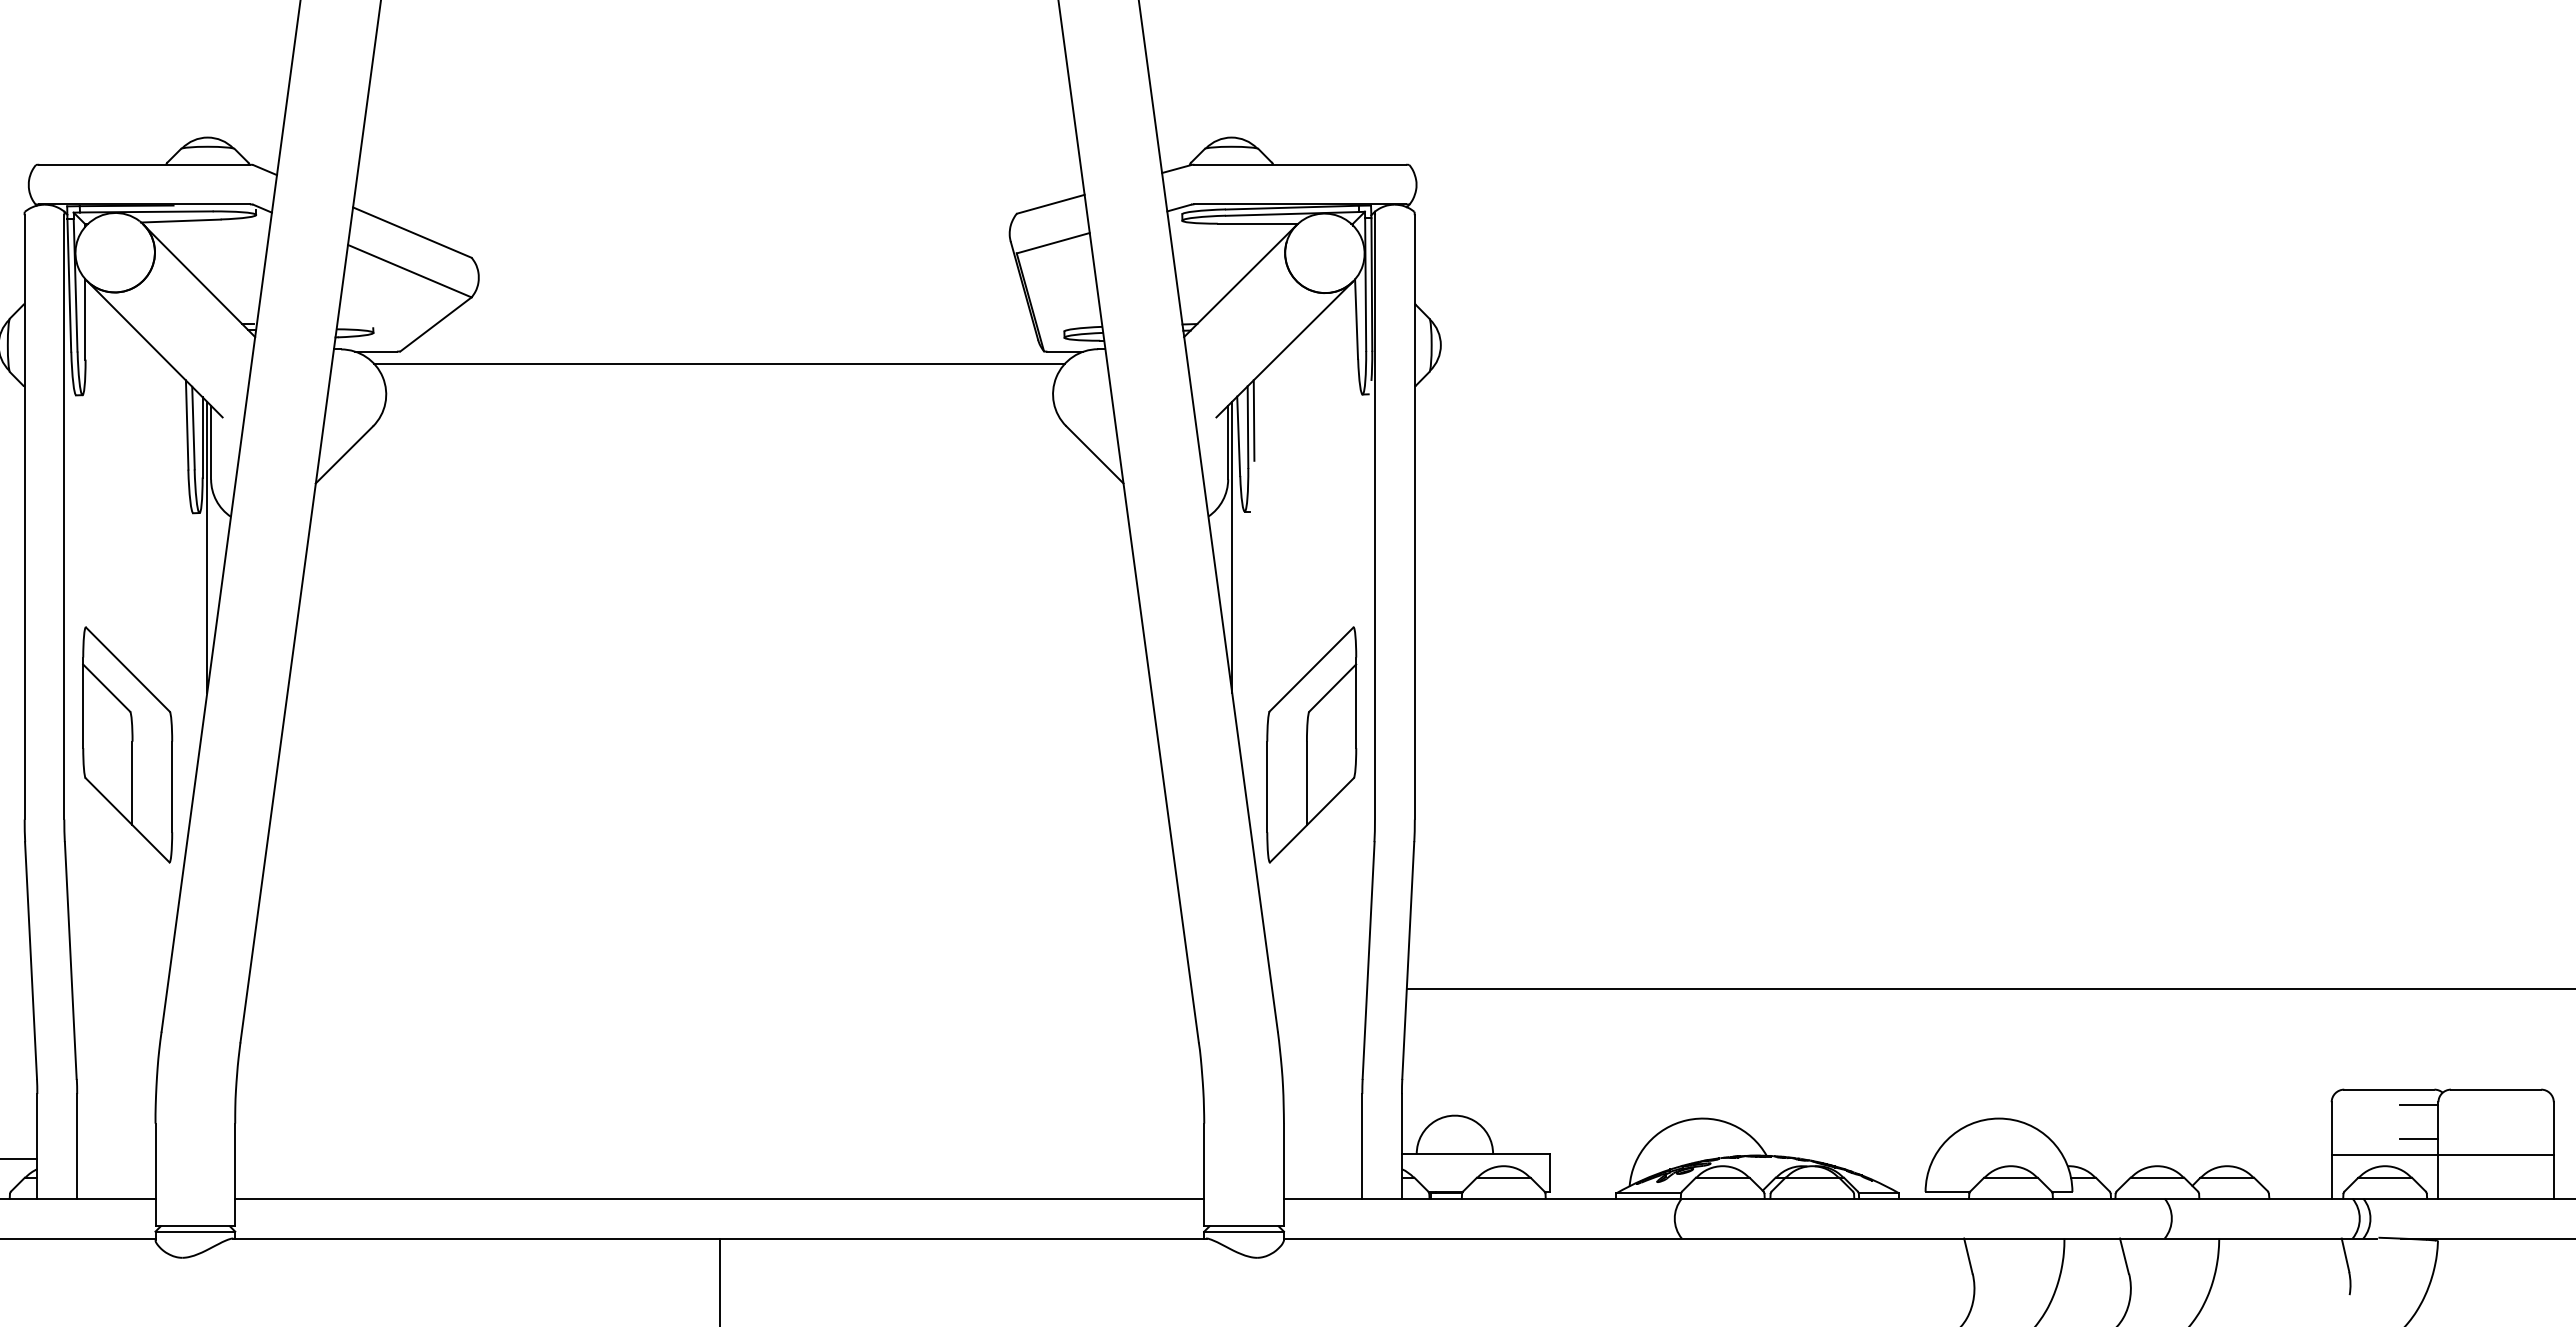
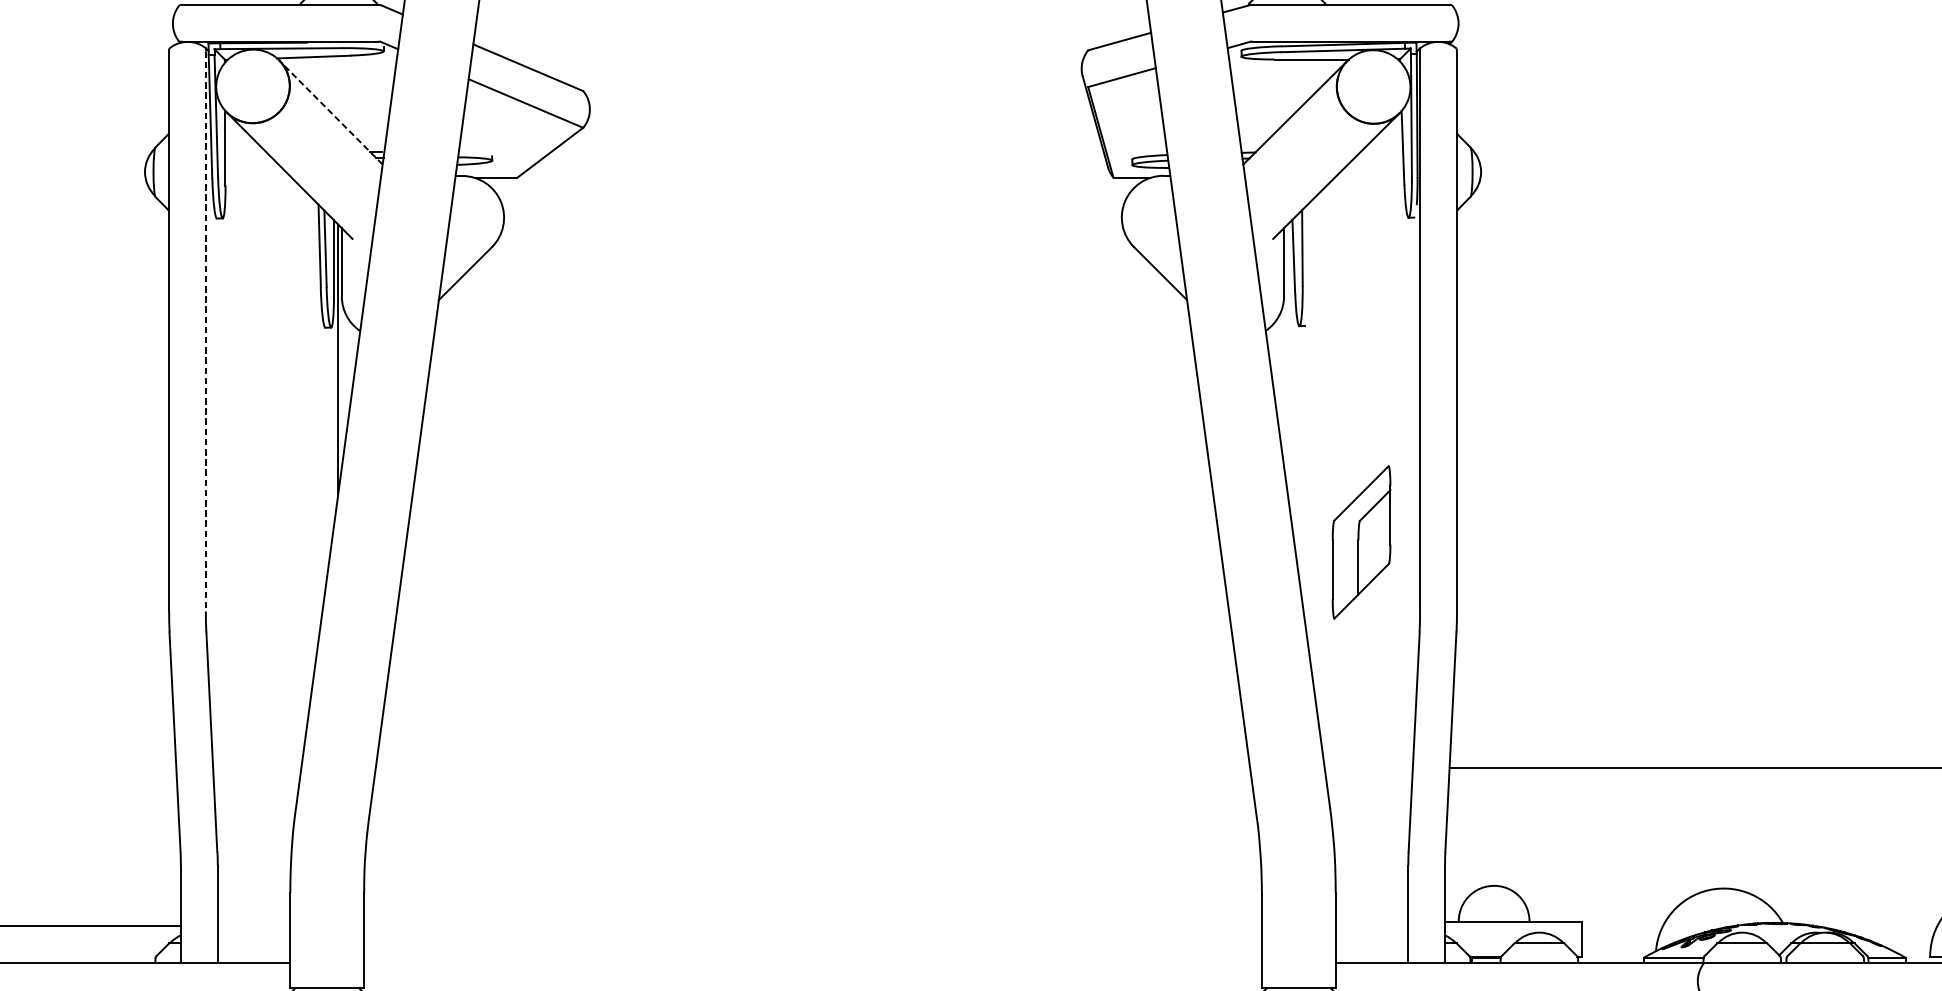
line: (198, 280) -> (330, 112), solid -> dashed
line: (719, 364) -> (812, 189), removed
line: (1253, 420) -> (1307, 241), removed
line: (64, 517) -> (206, 331), solid -> dashed
line: (1232, 547) -> (1288, 359), removed
part: (127, 744) -> (264, 541), removed
part: (1311, 744) -> (1361, 541), size x0.7
line: (719, 1198) -> (812, 962), removed

